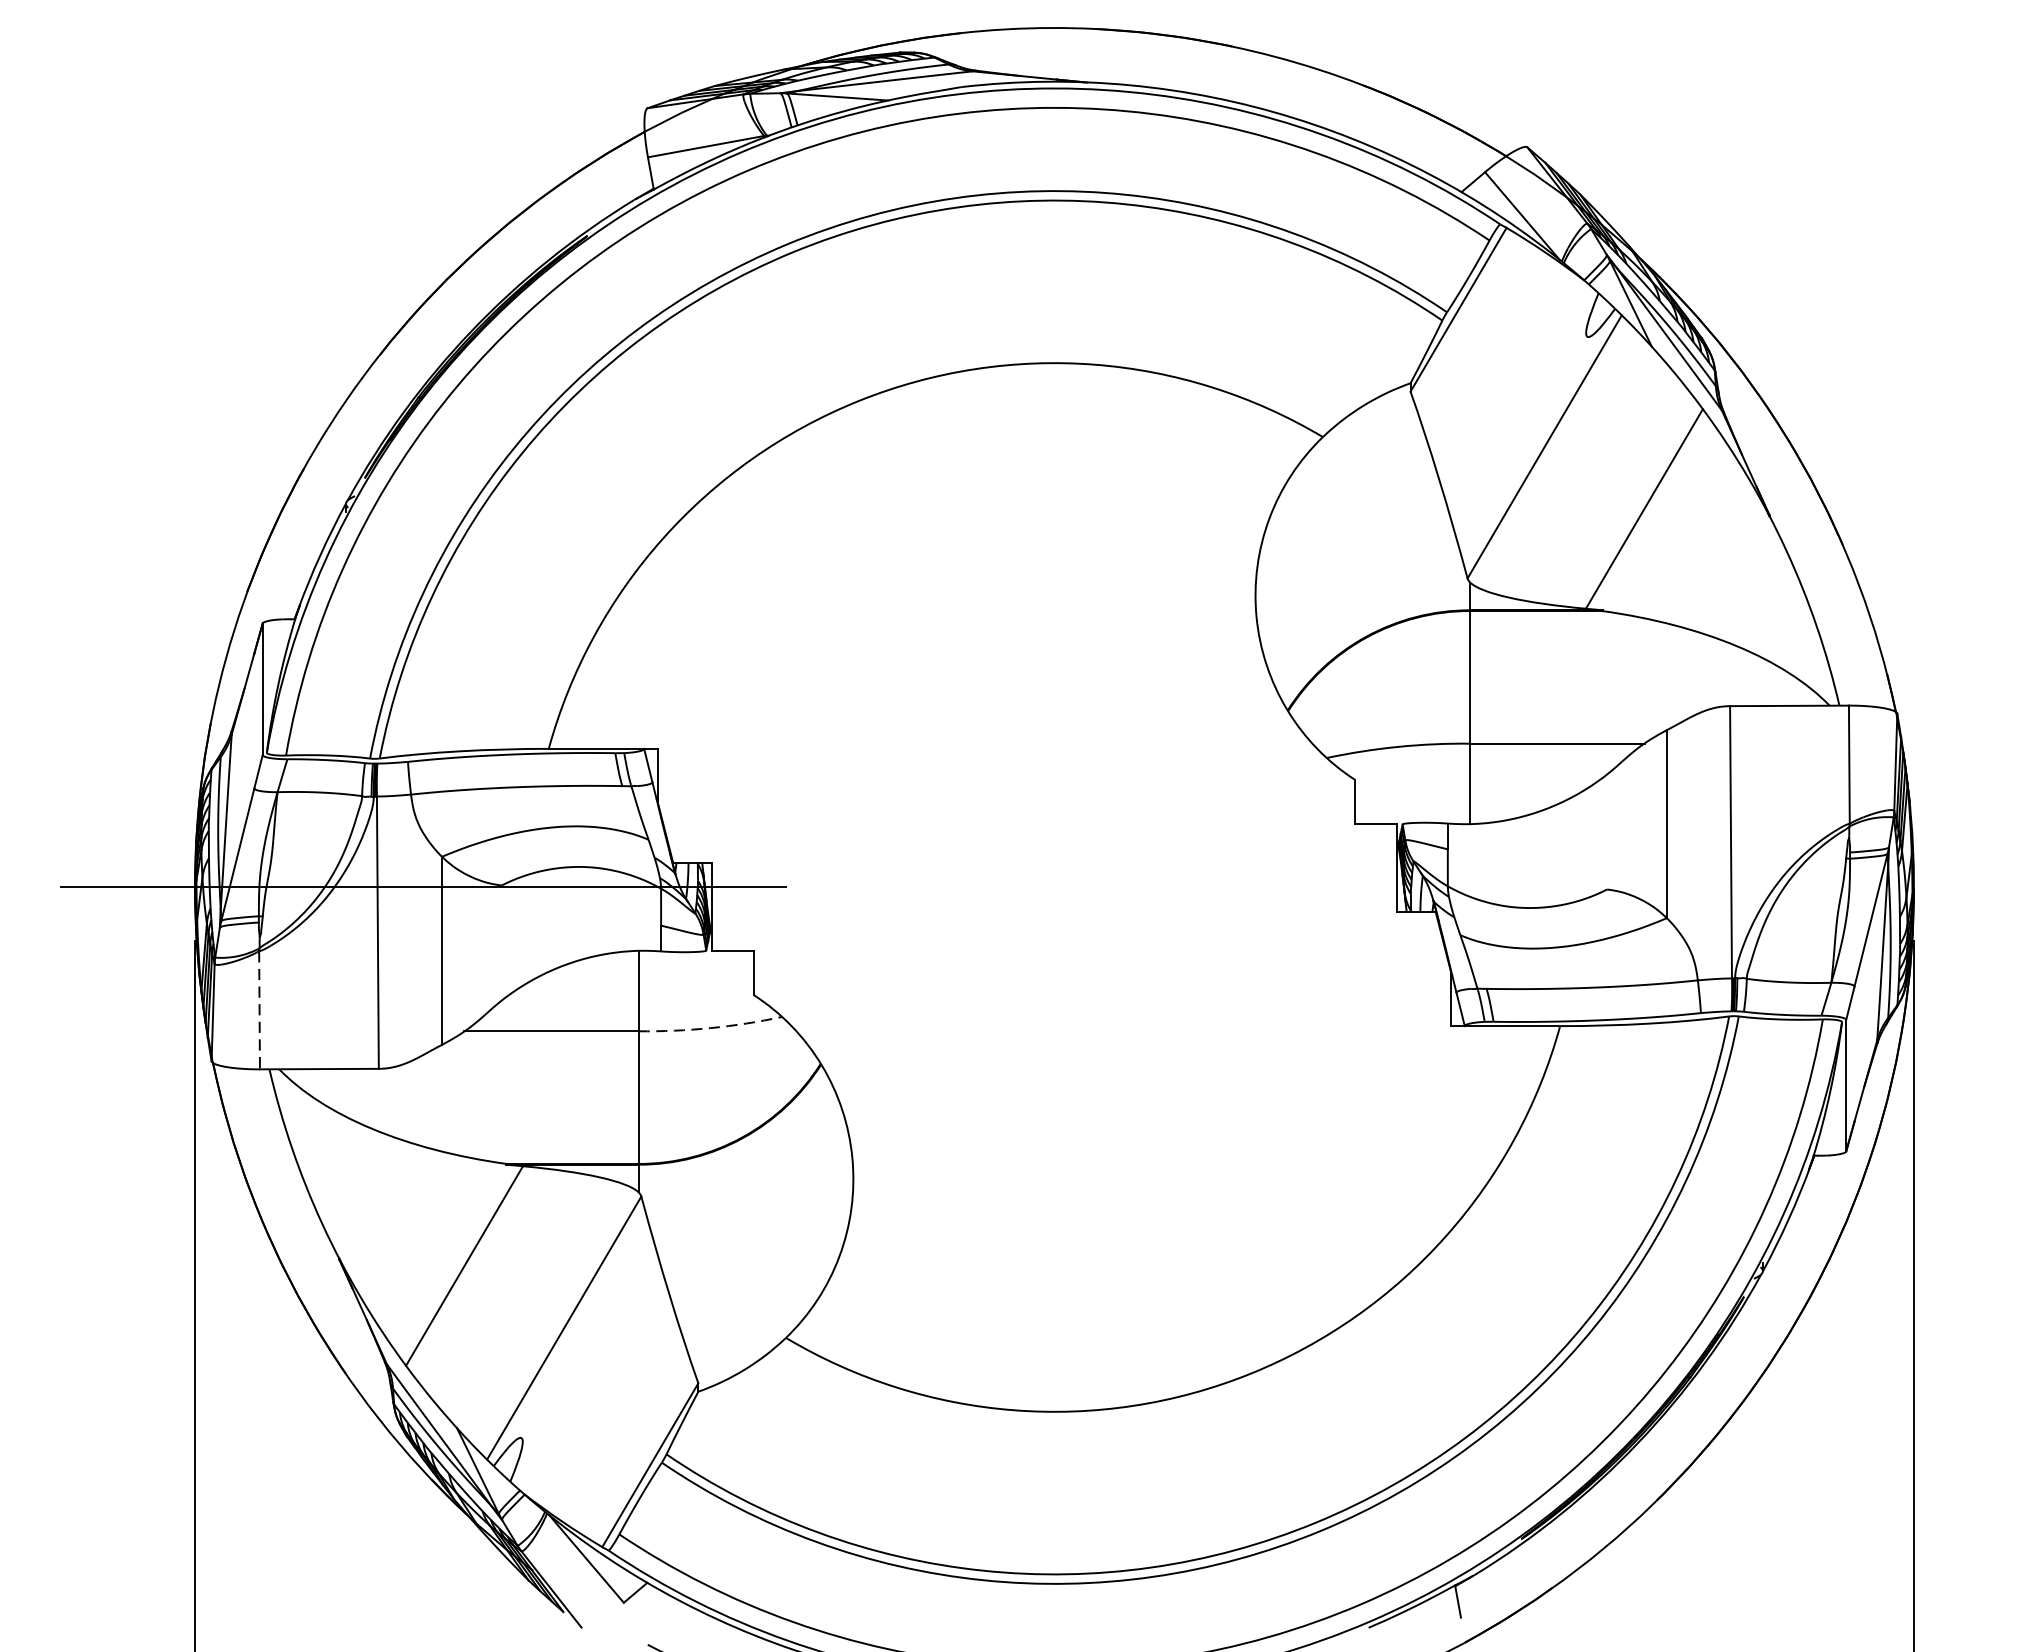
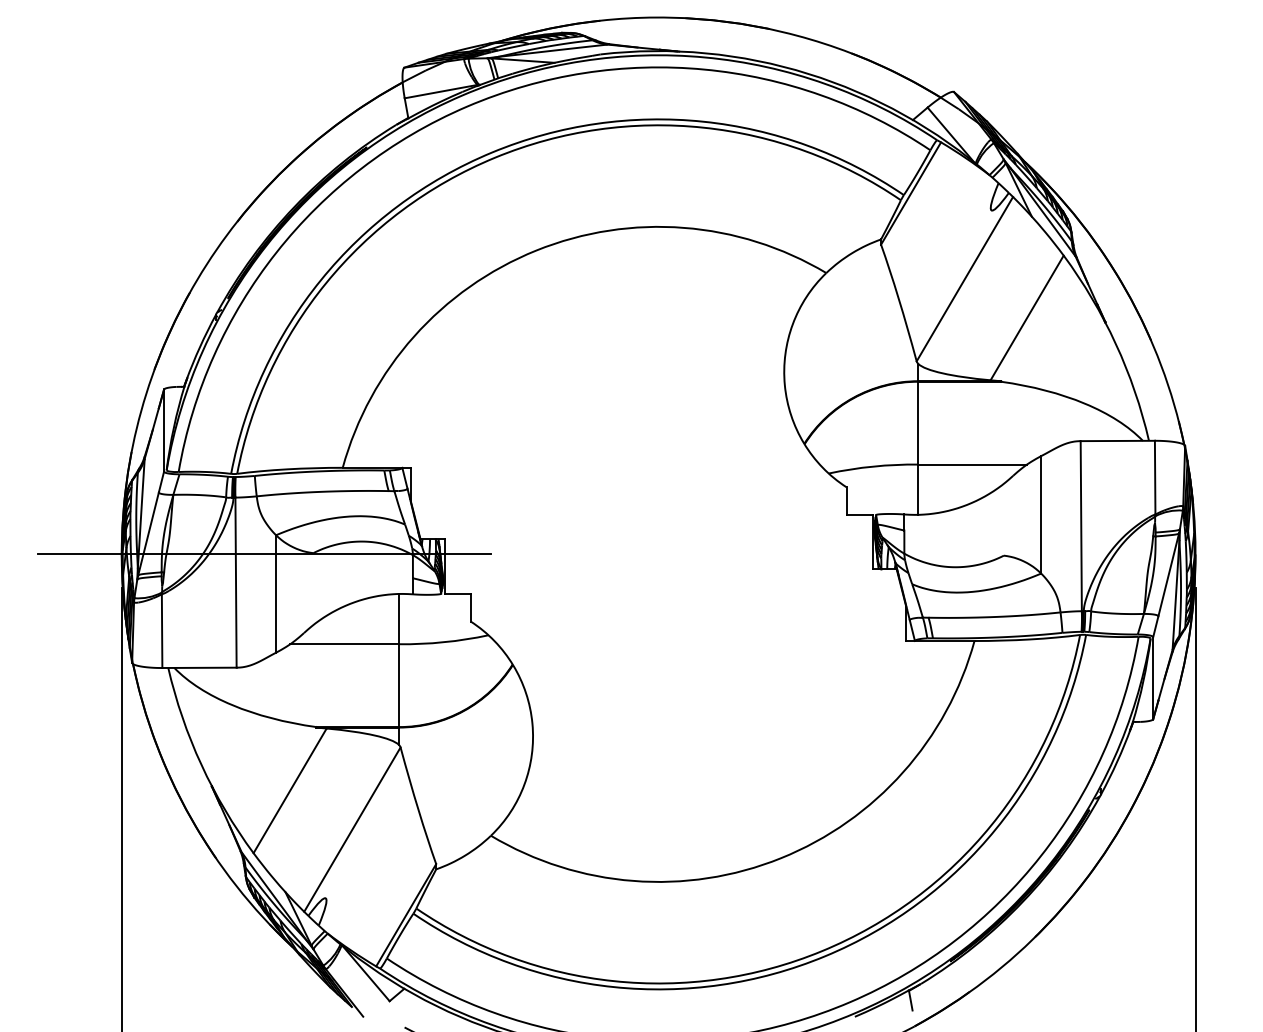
line: (260, 1010) -> (162, 631), dashed -> solid
arc: (710, 1028) -> (443, 642), dashed -> solid

